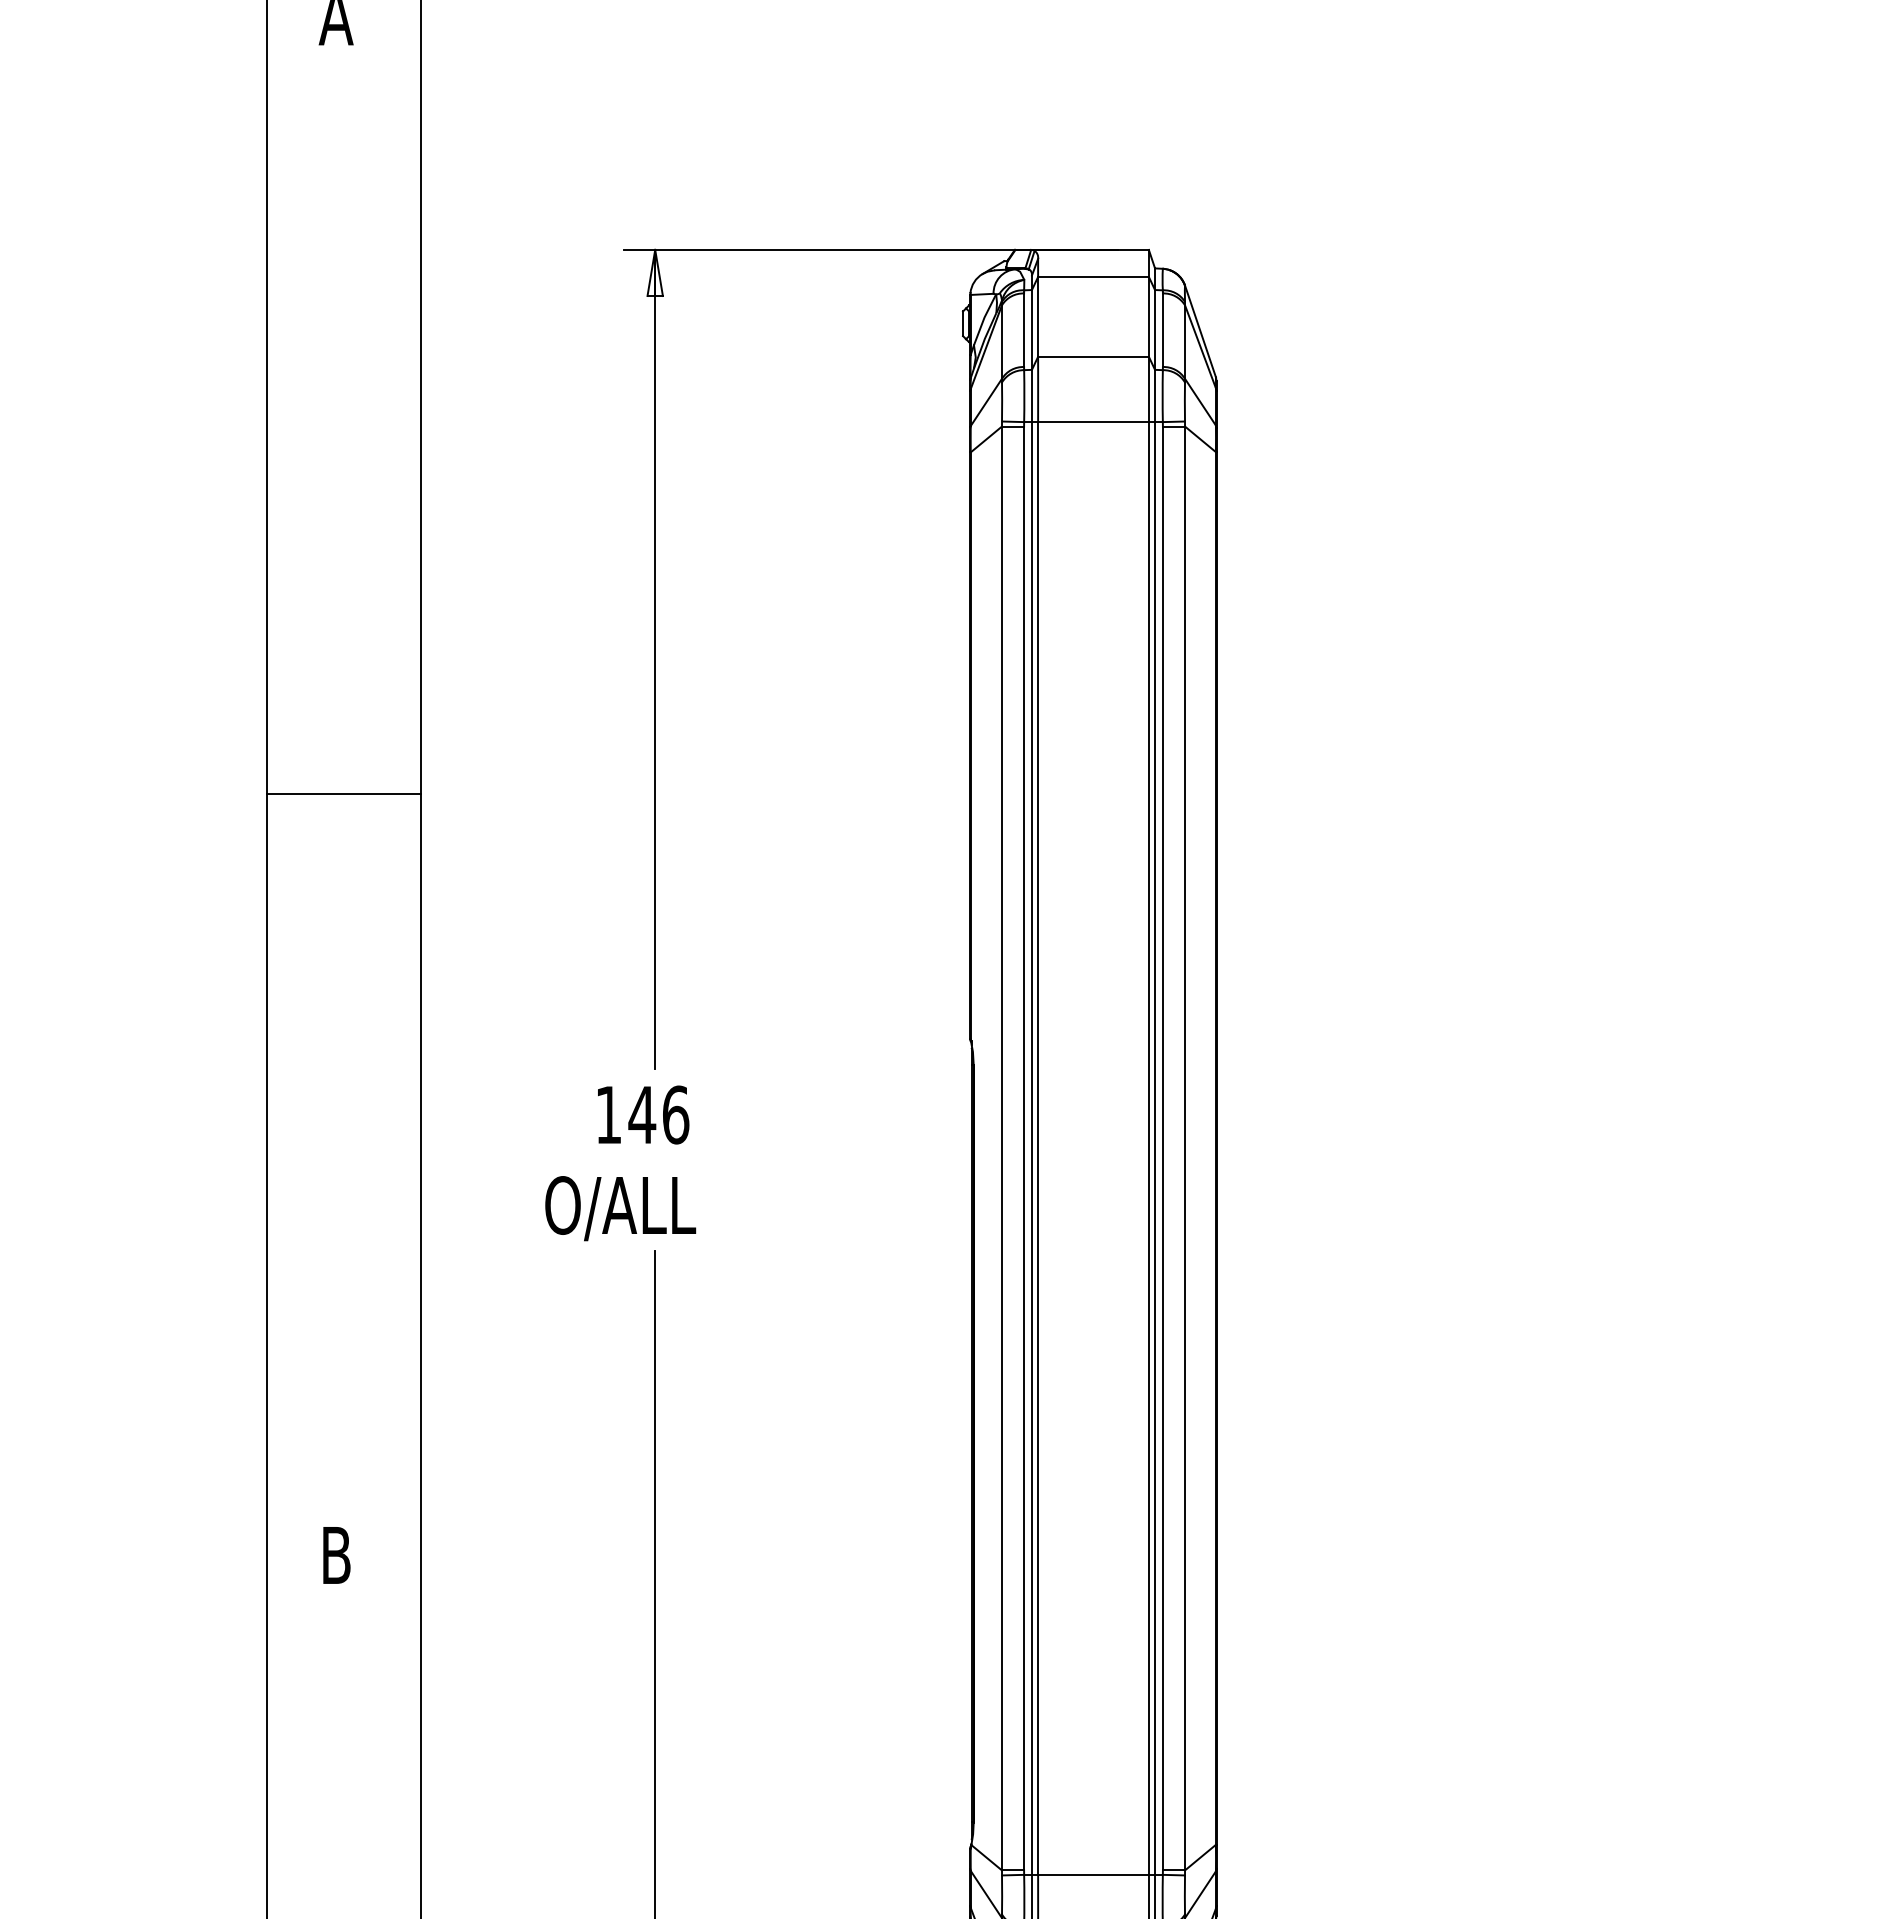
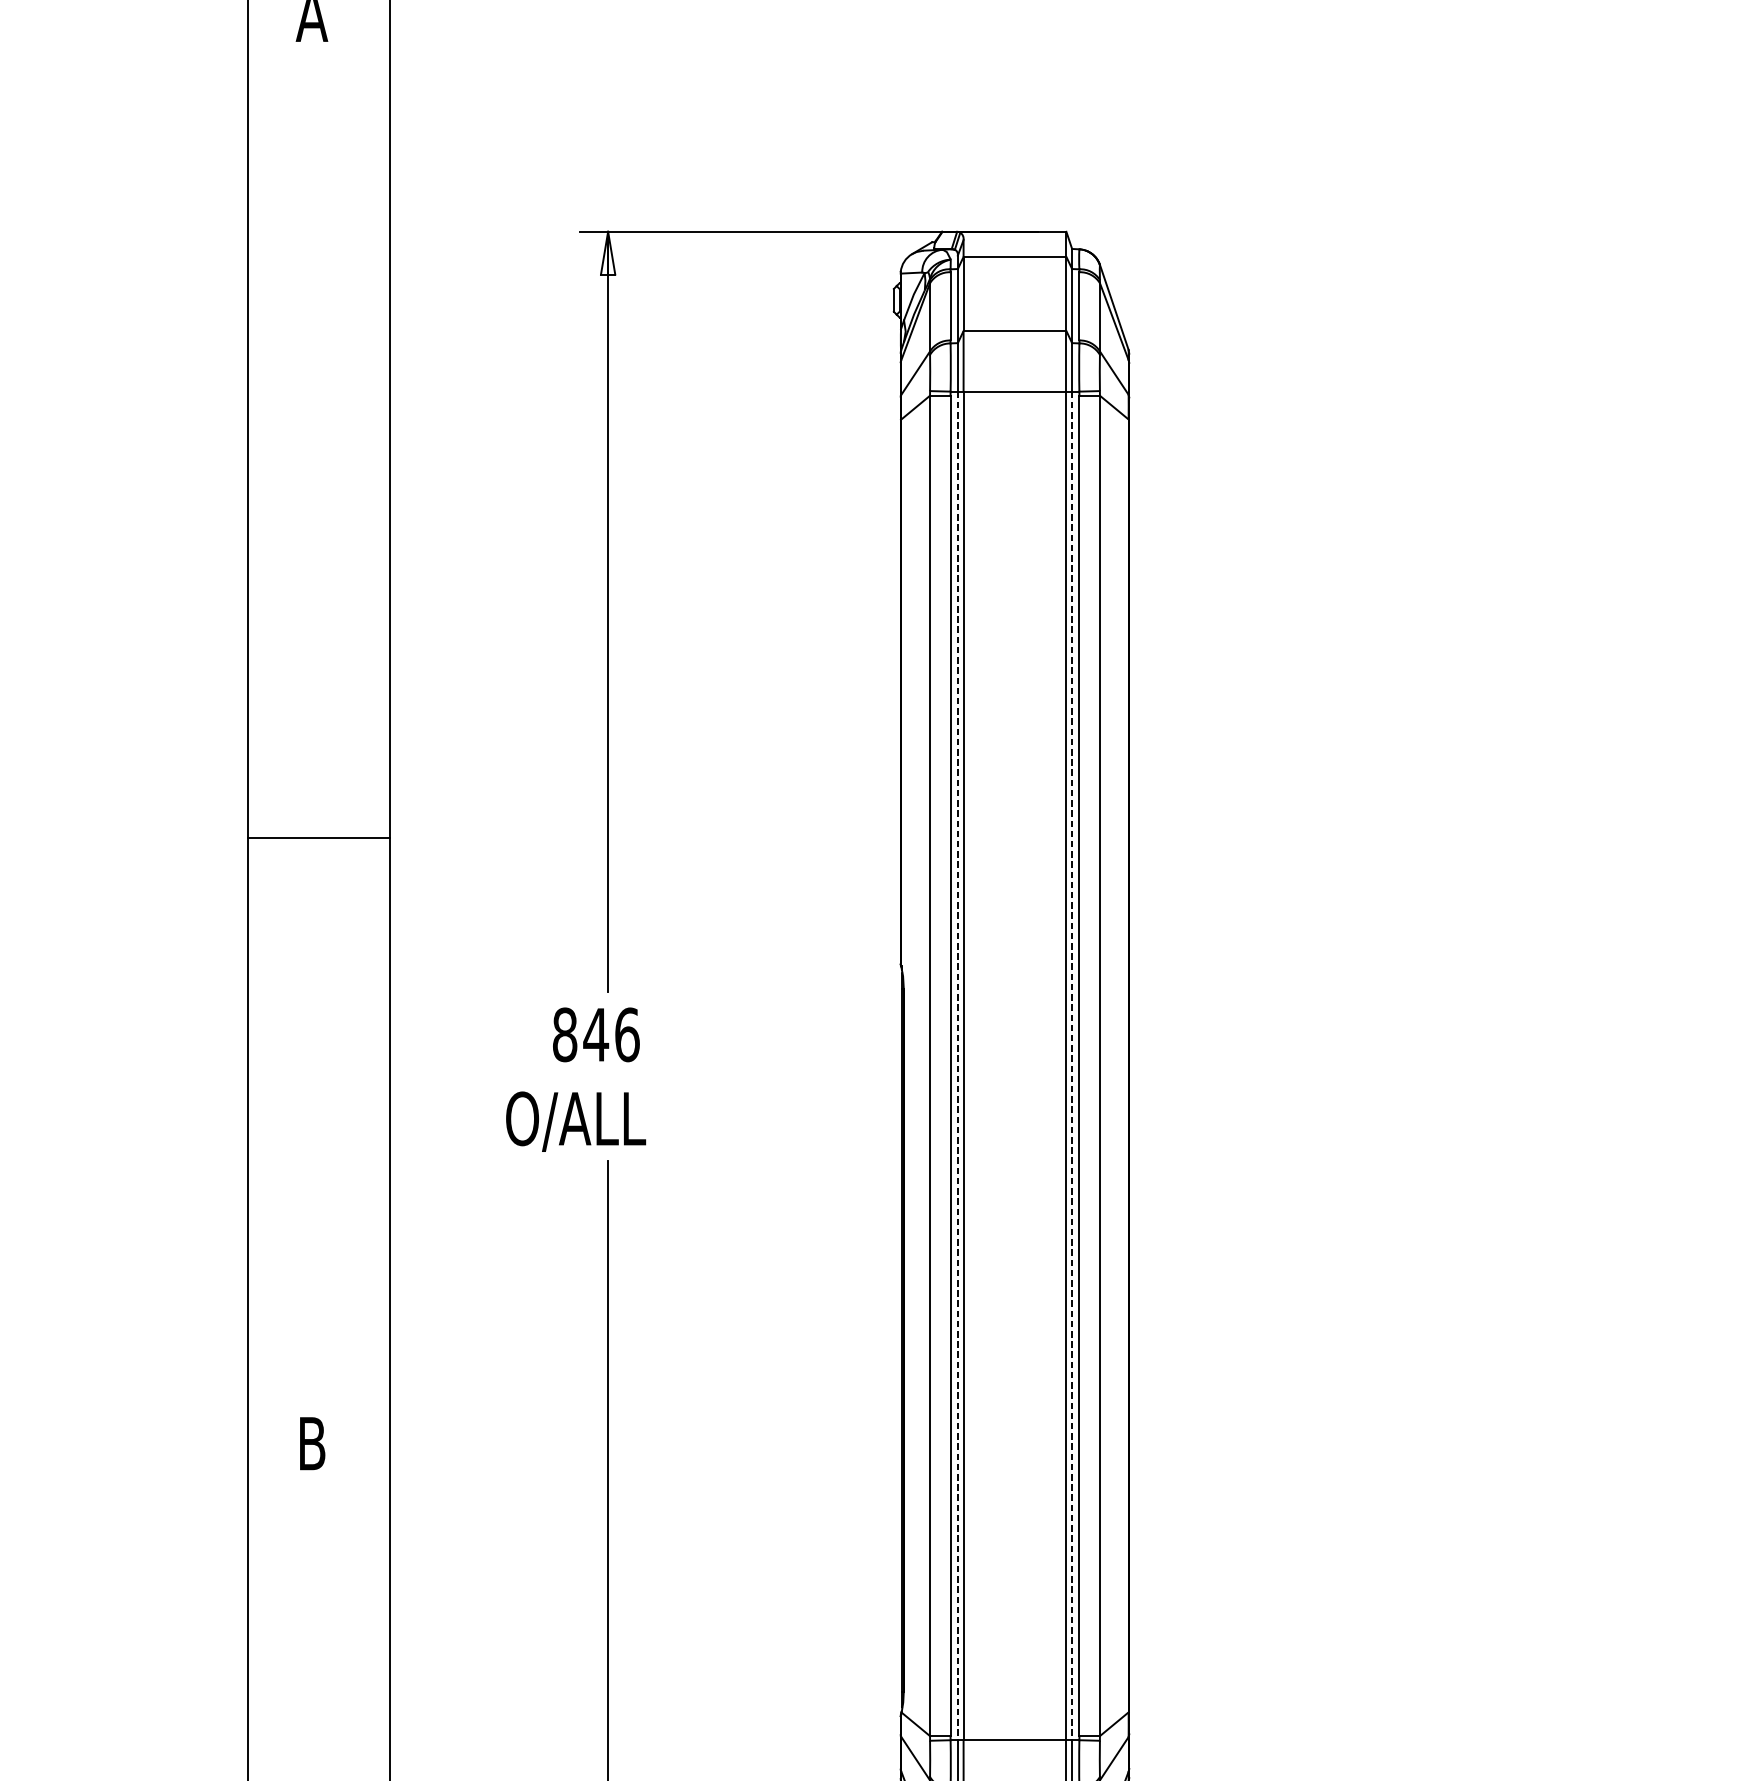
line: (343, 793) -> (318, 837), moved
text: (608, 1114) -> (564, 1034), 146 -> 846
line: (1031, 1148) -> (957, 1065), solid -> dashed
line: (1155, 1148) -> (1072, 1065), solid -> dashed

